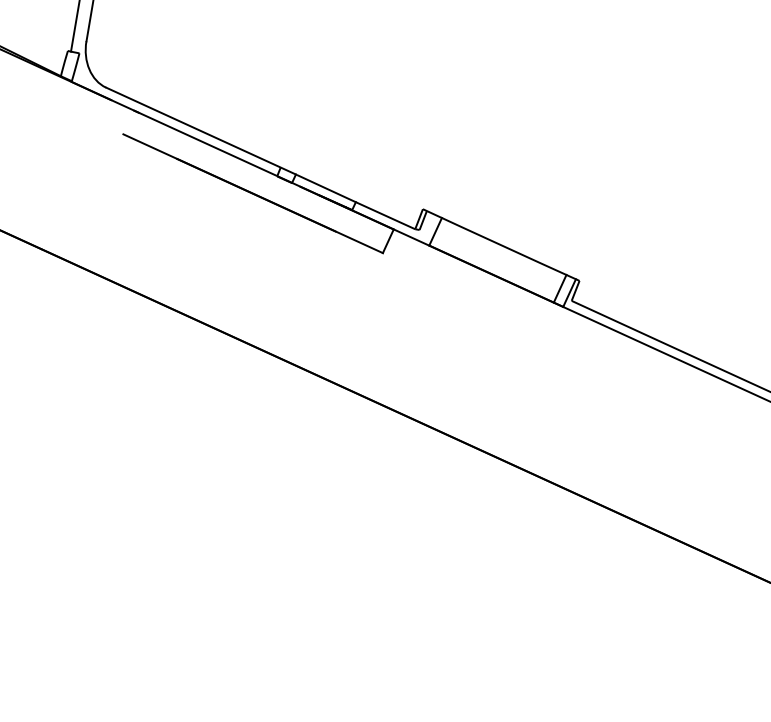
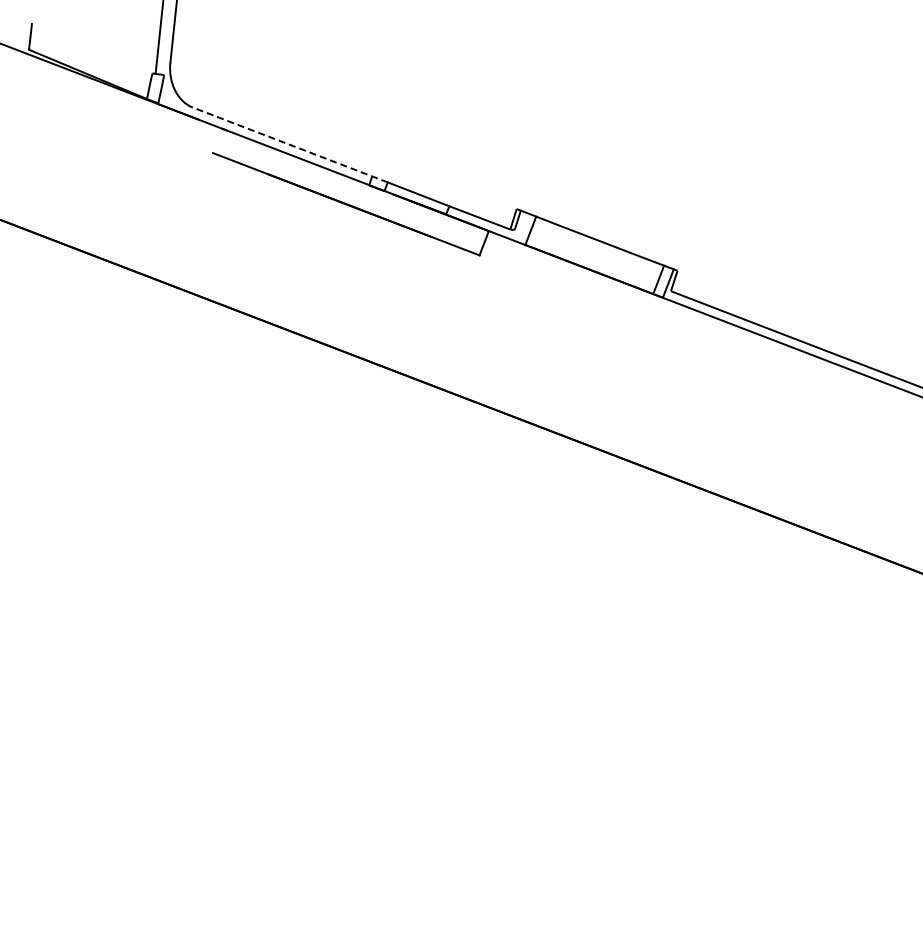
line: (200, 130) -> (289, 144), solid -> dashed

